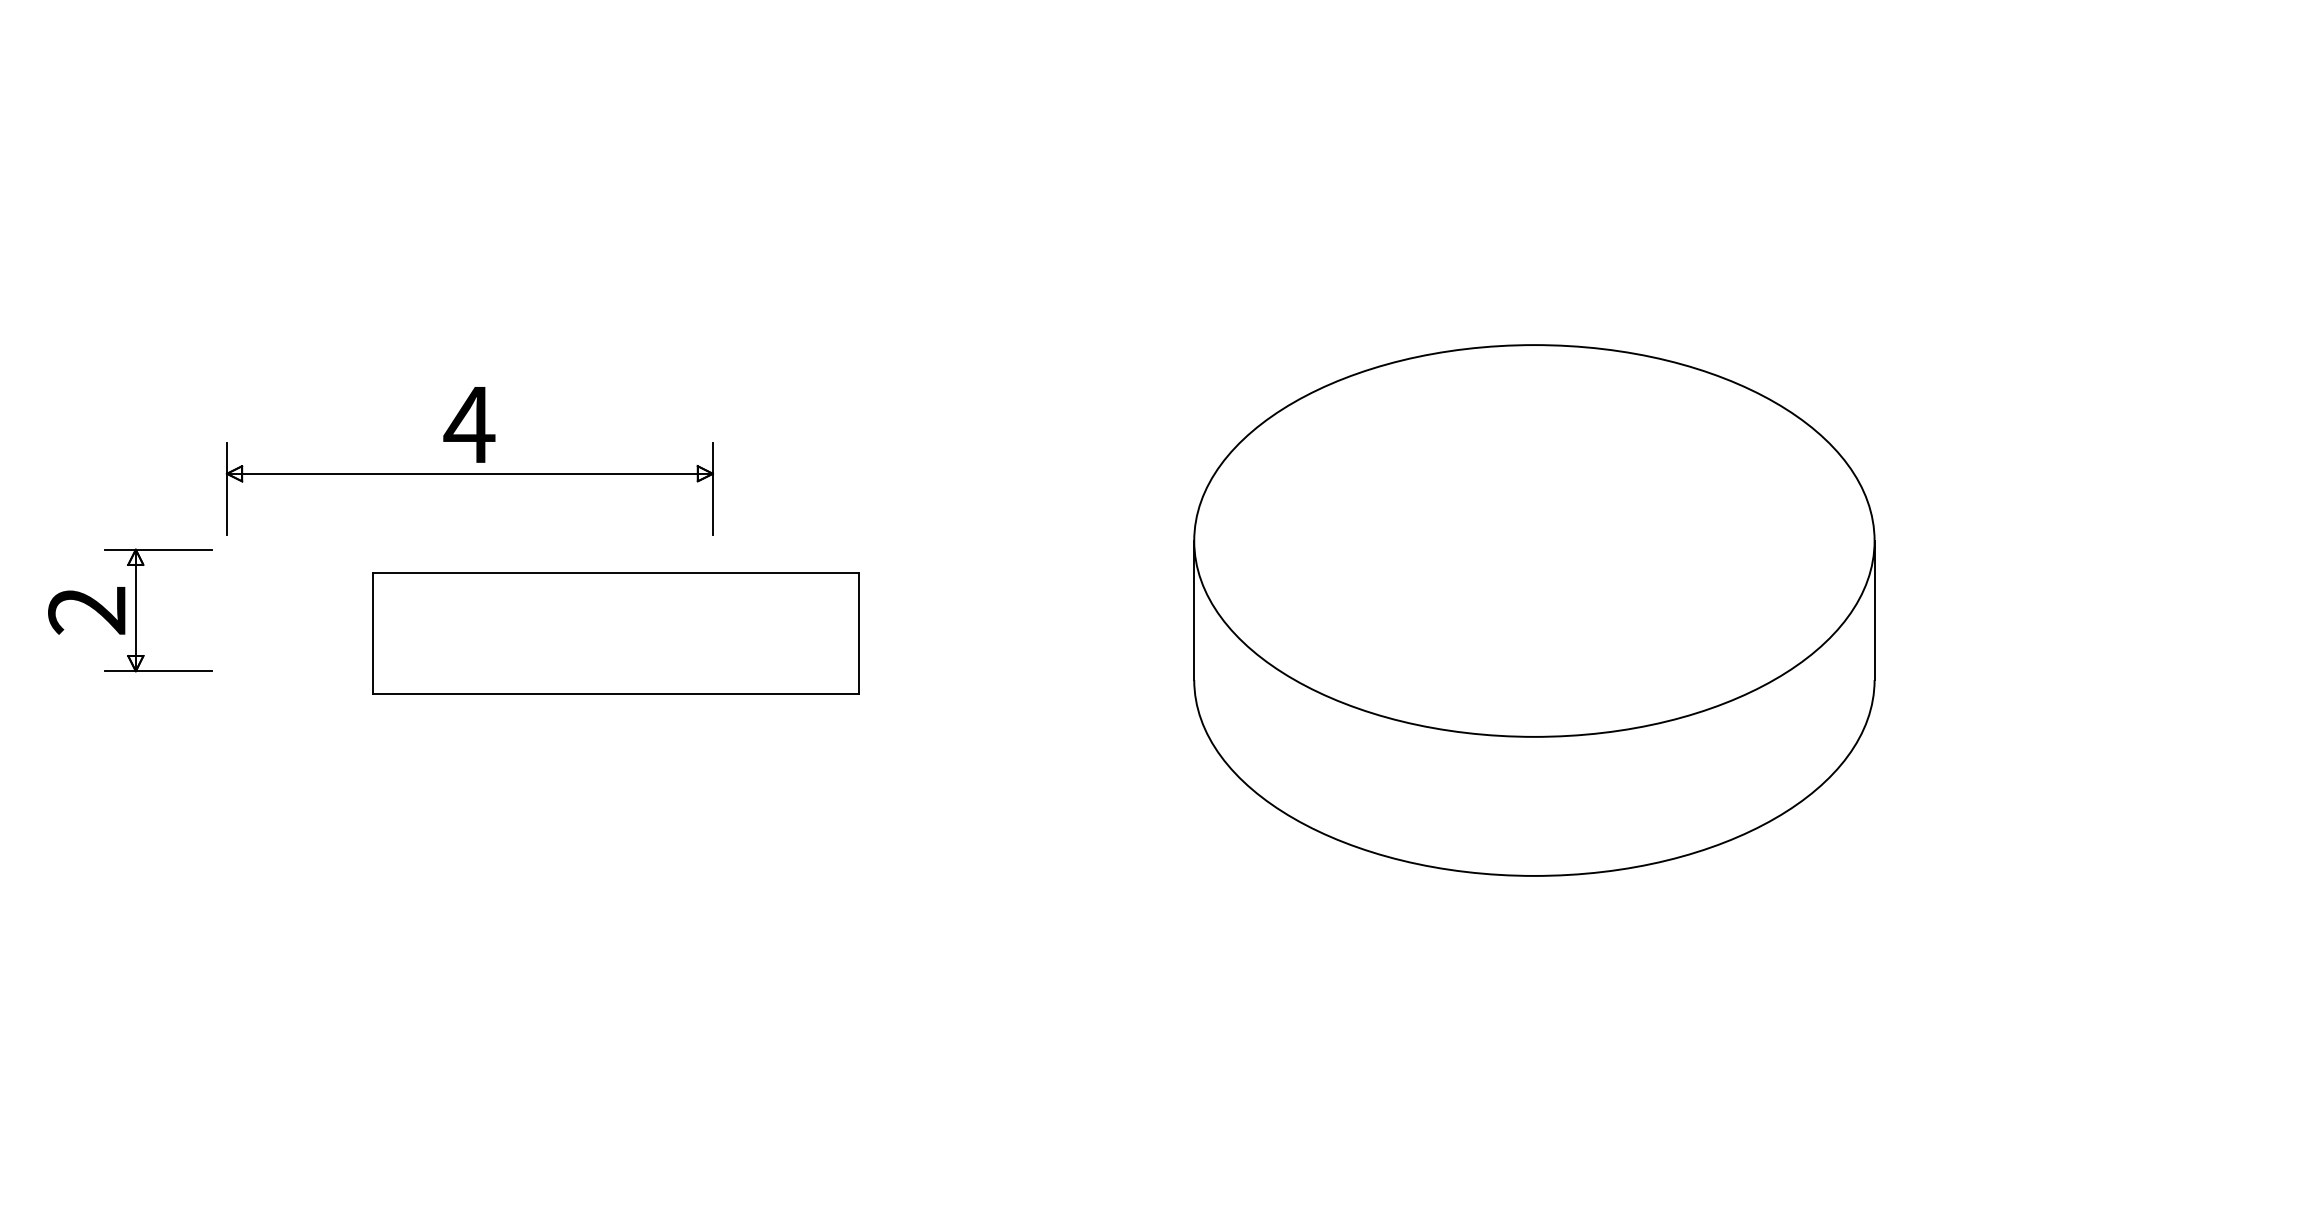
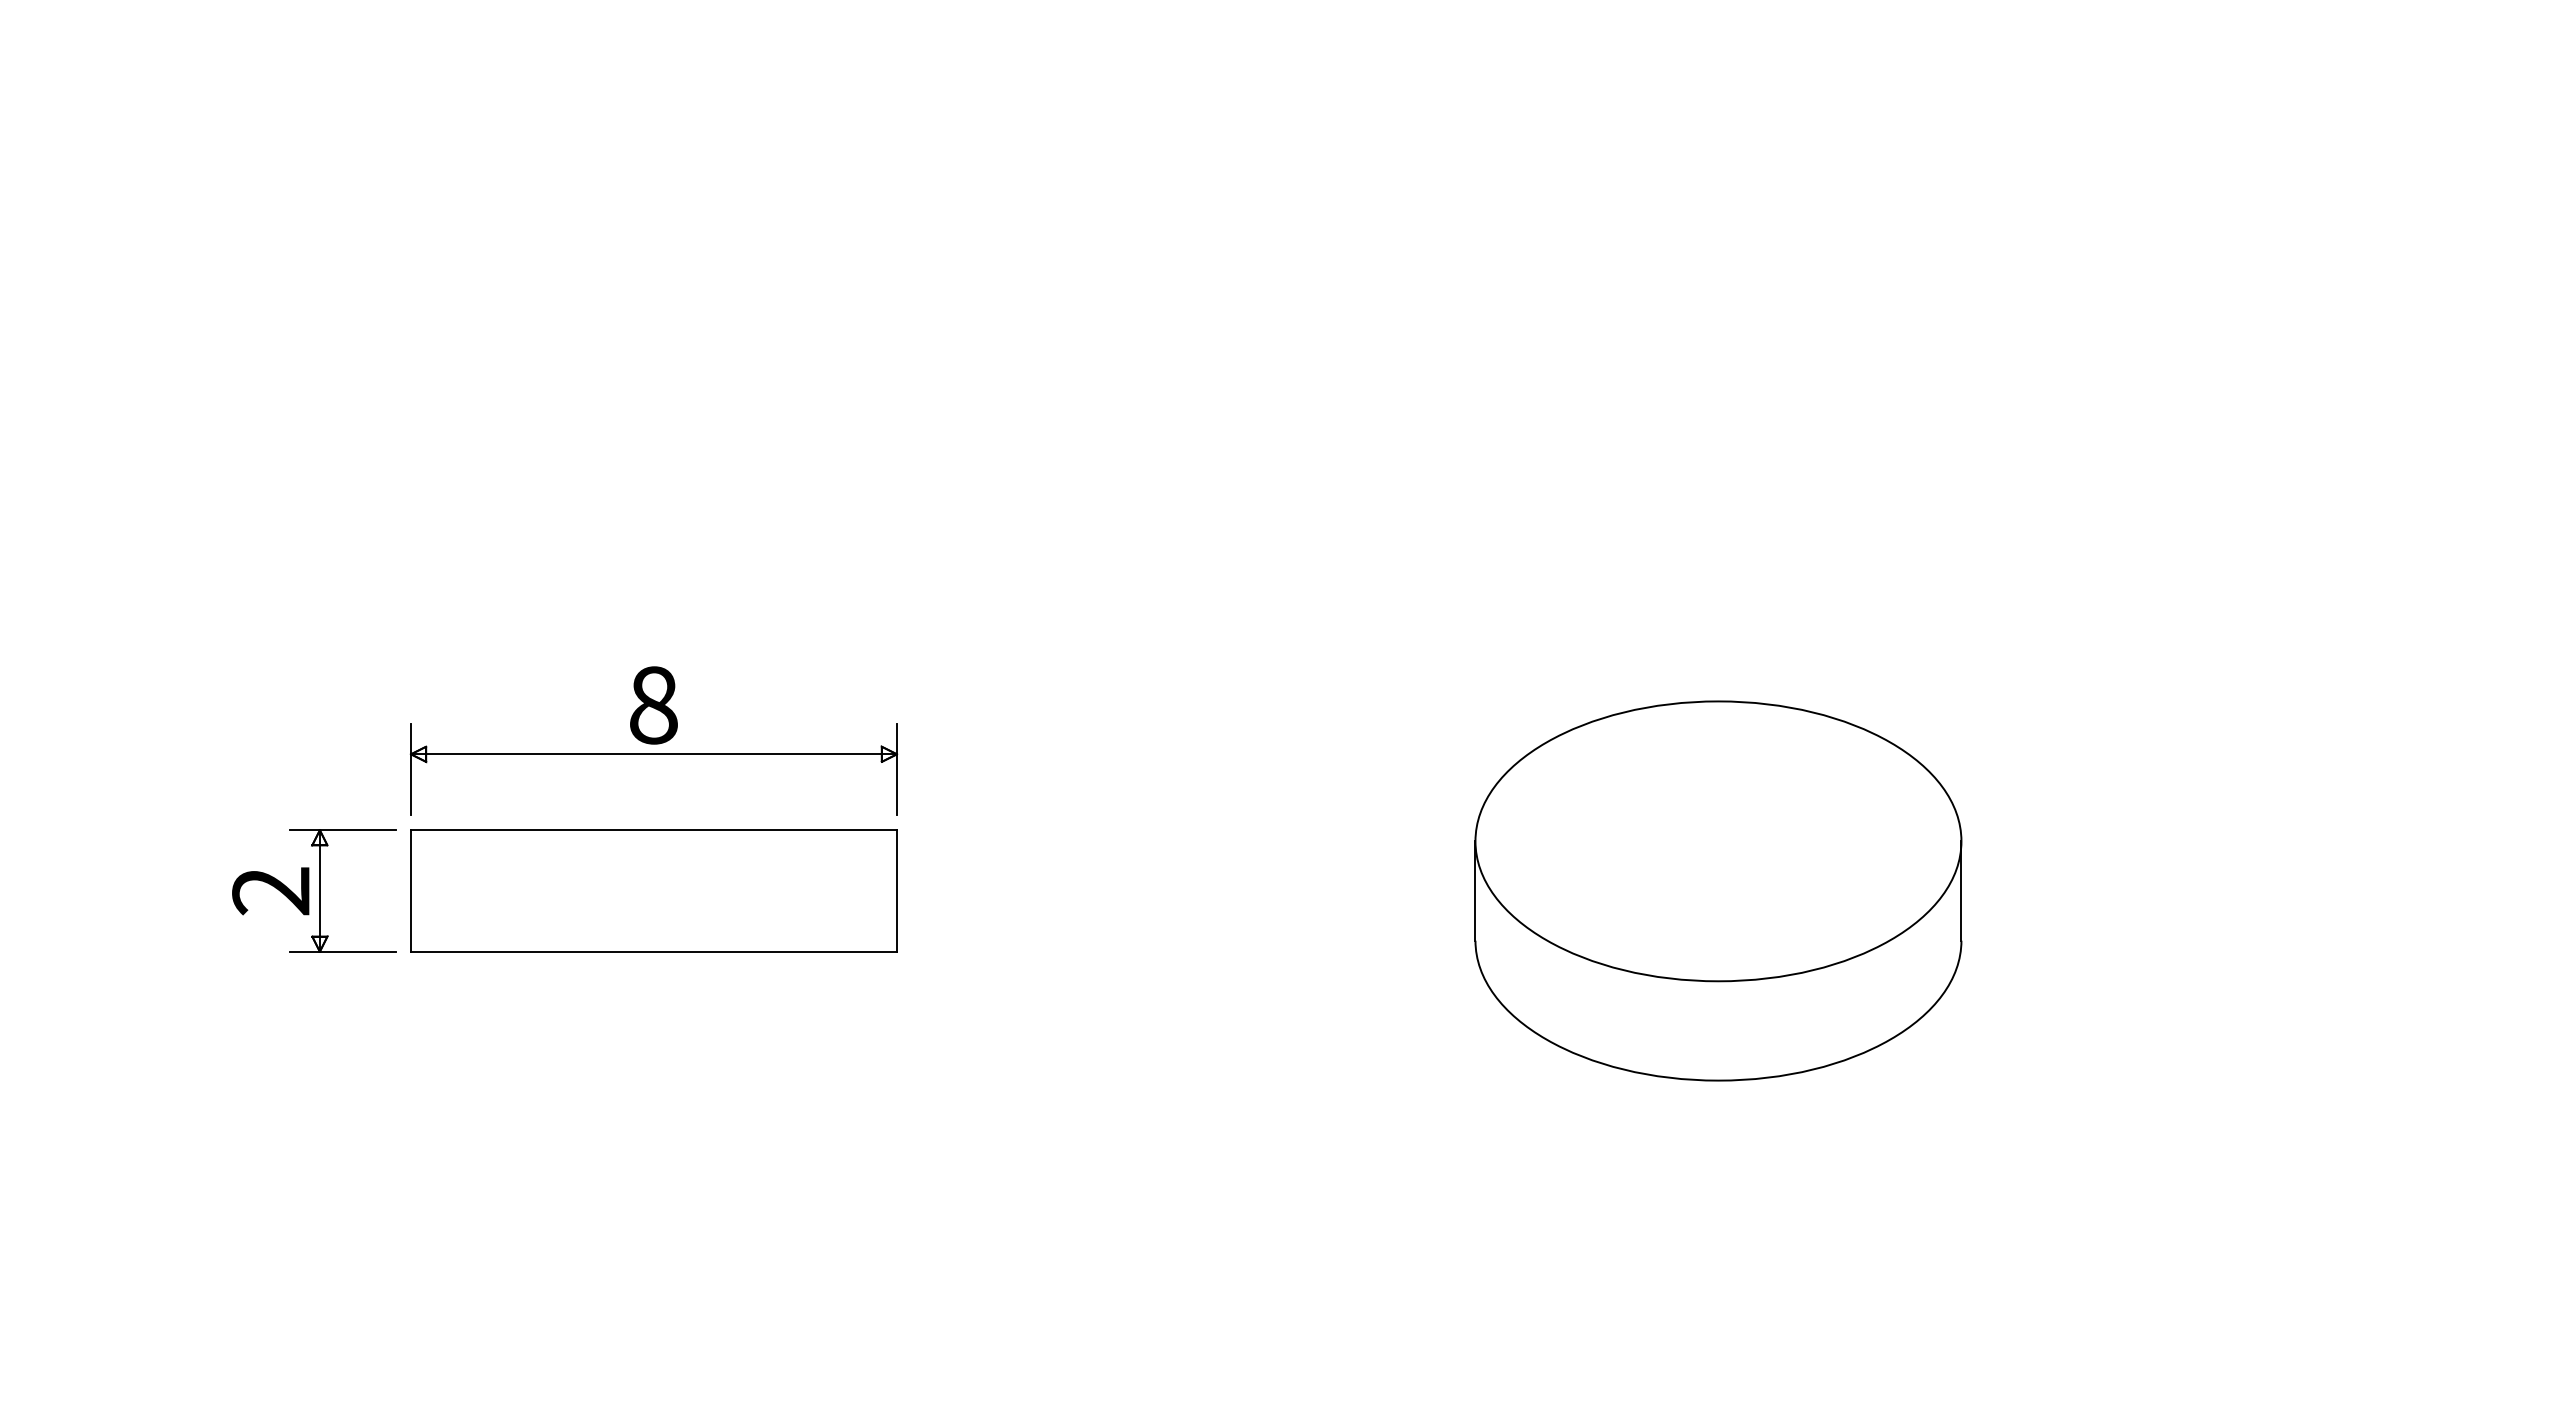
text: (469, 424) -> (653, 705), 4 -> 8
part: (1534, 609) -> (1718, 890), size x0.71
part: (615, 632) -> (653, 890), moved

